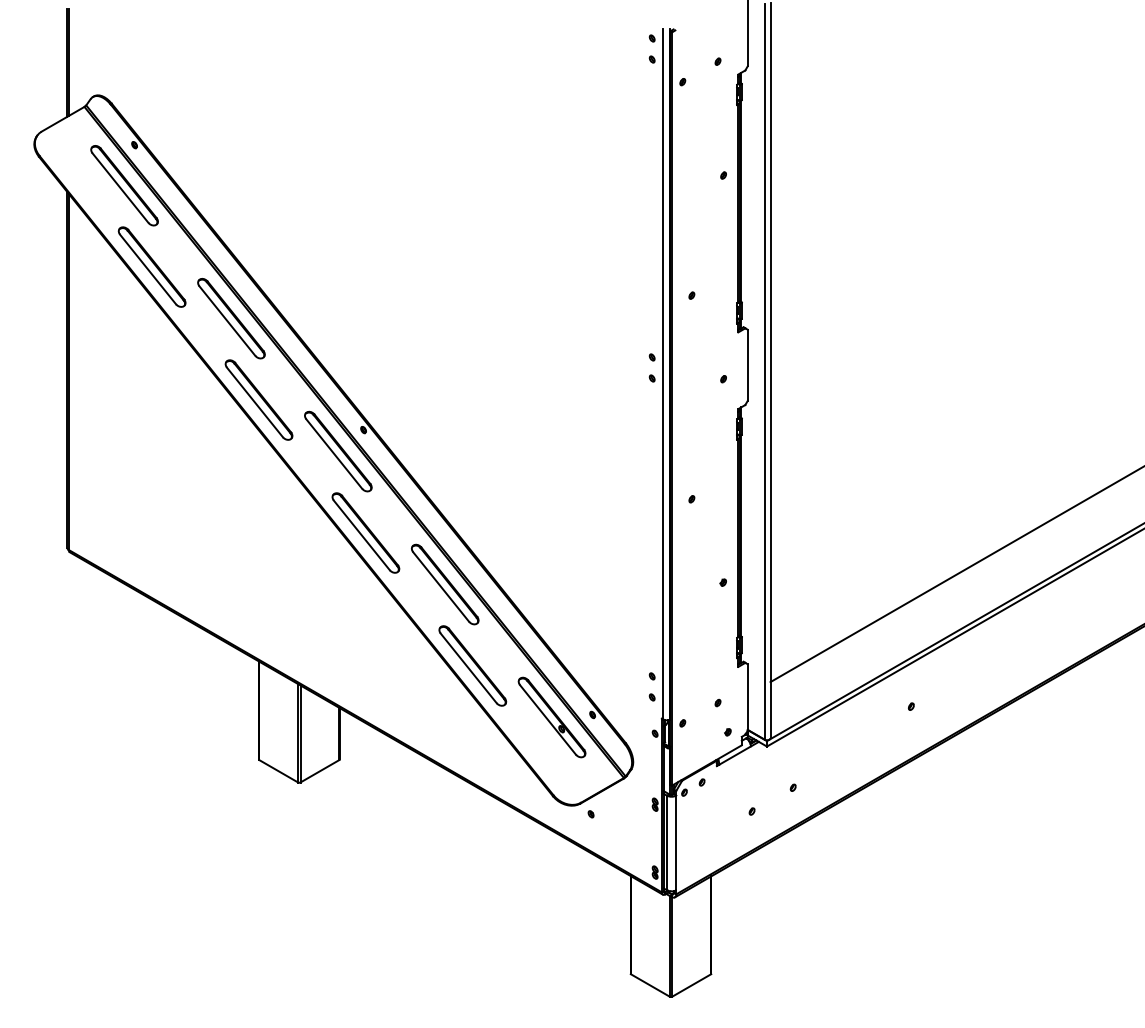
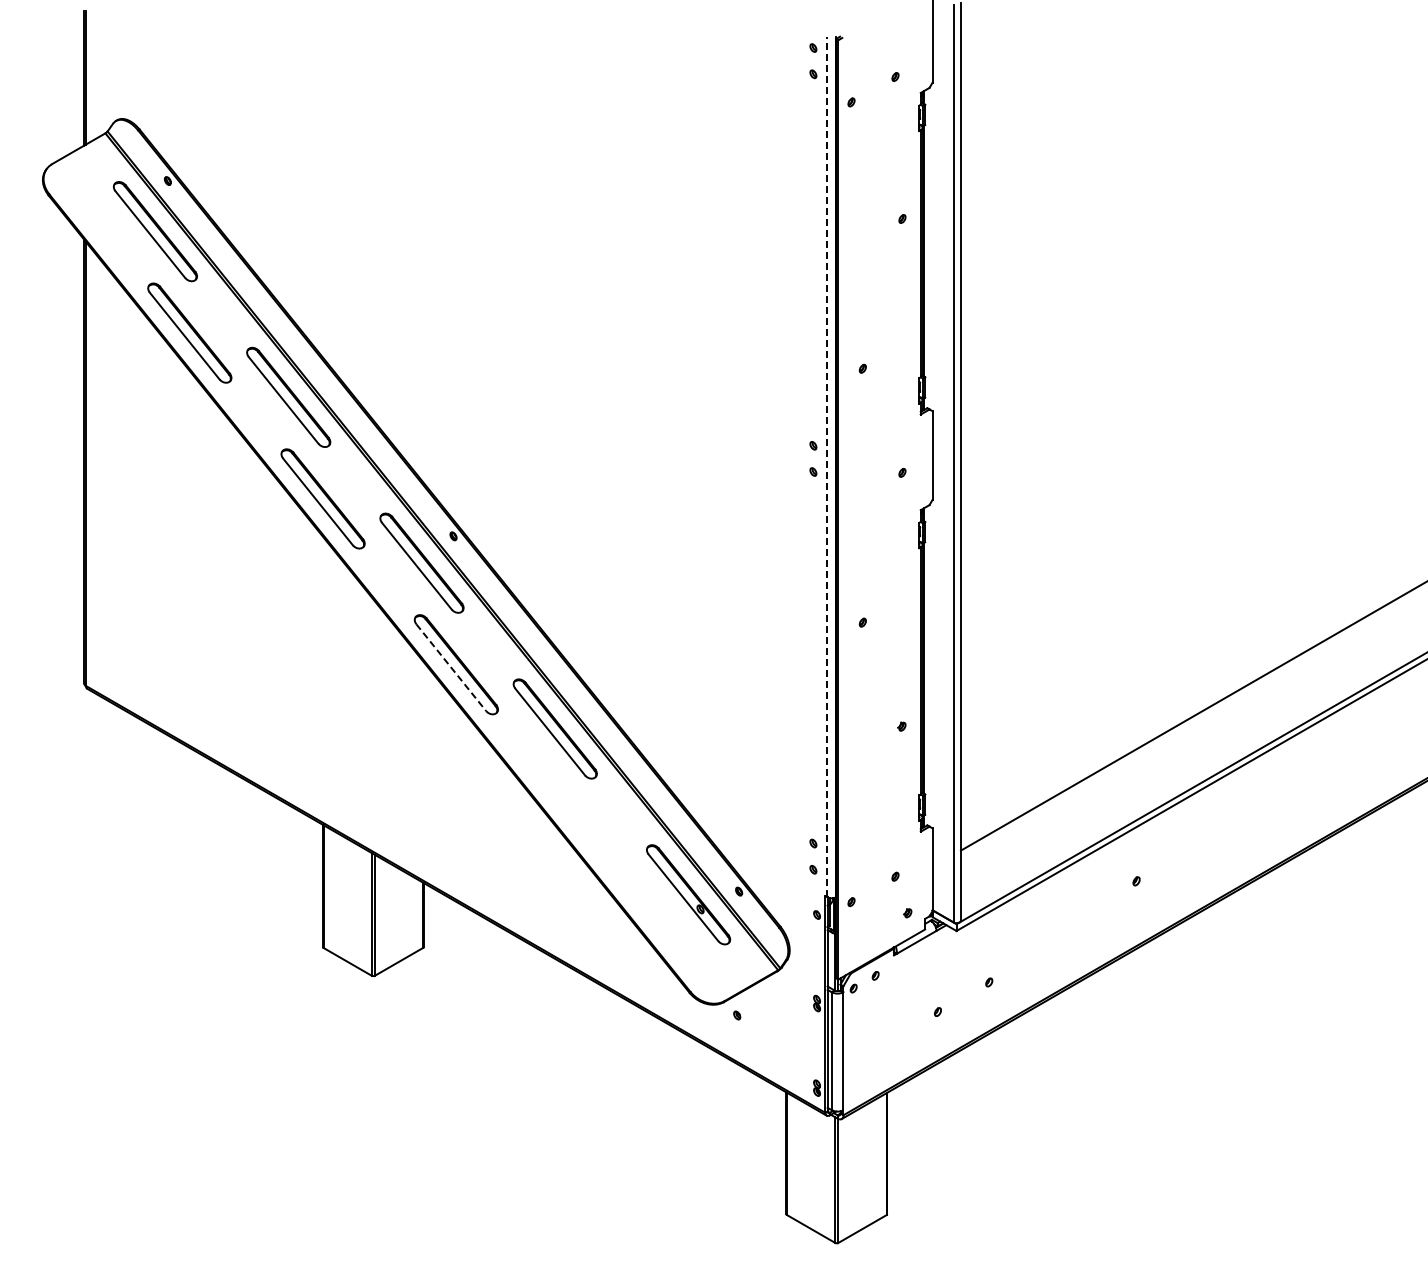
line: (663, 374) -> (827, 466), solid -> dashed
line: (362, 535) -> (451, 667), solid -> dashed
part: (472, 665) -> (589, 830), removed

